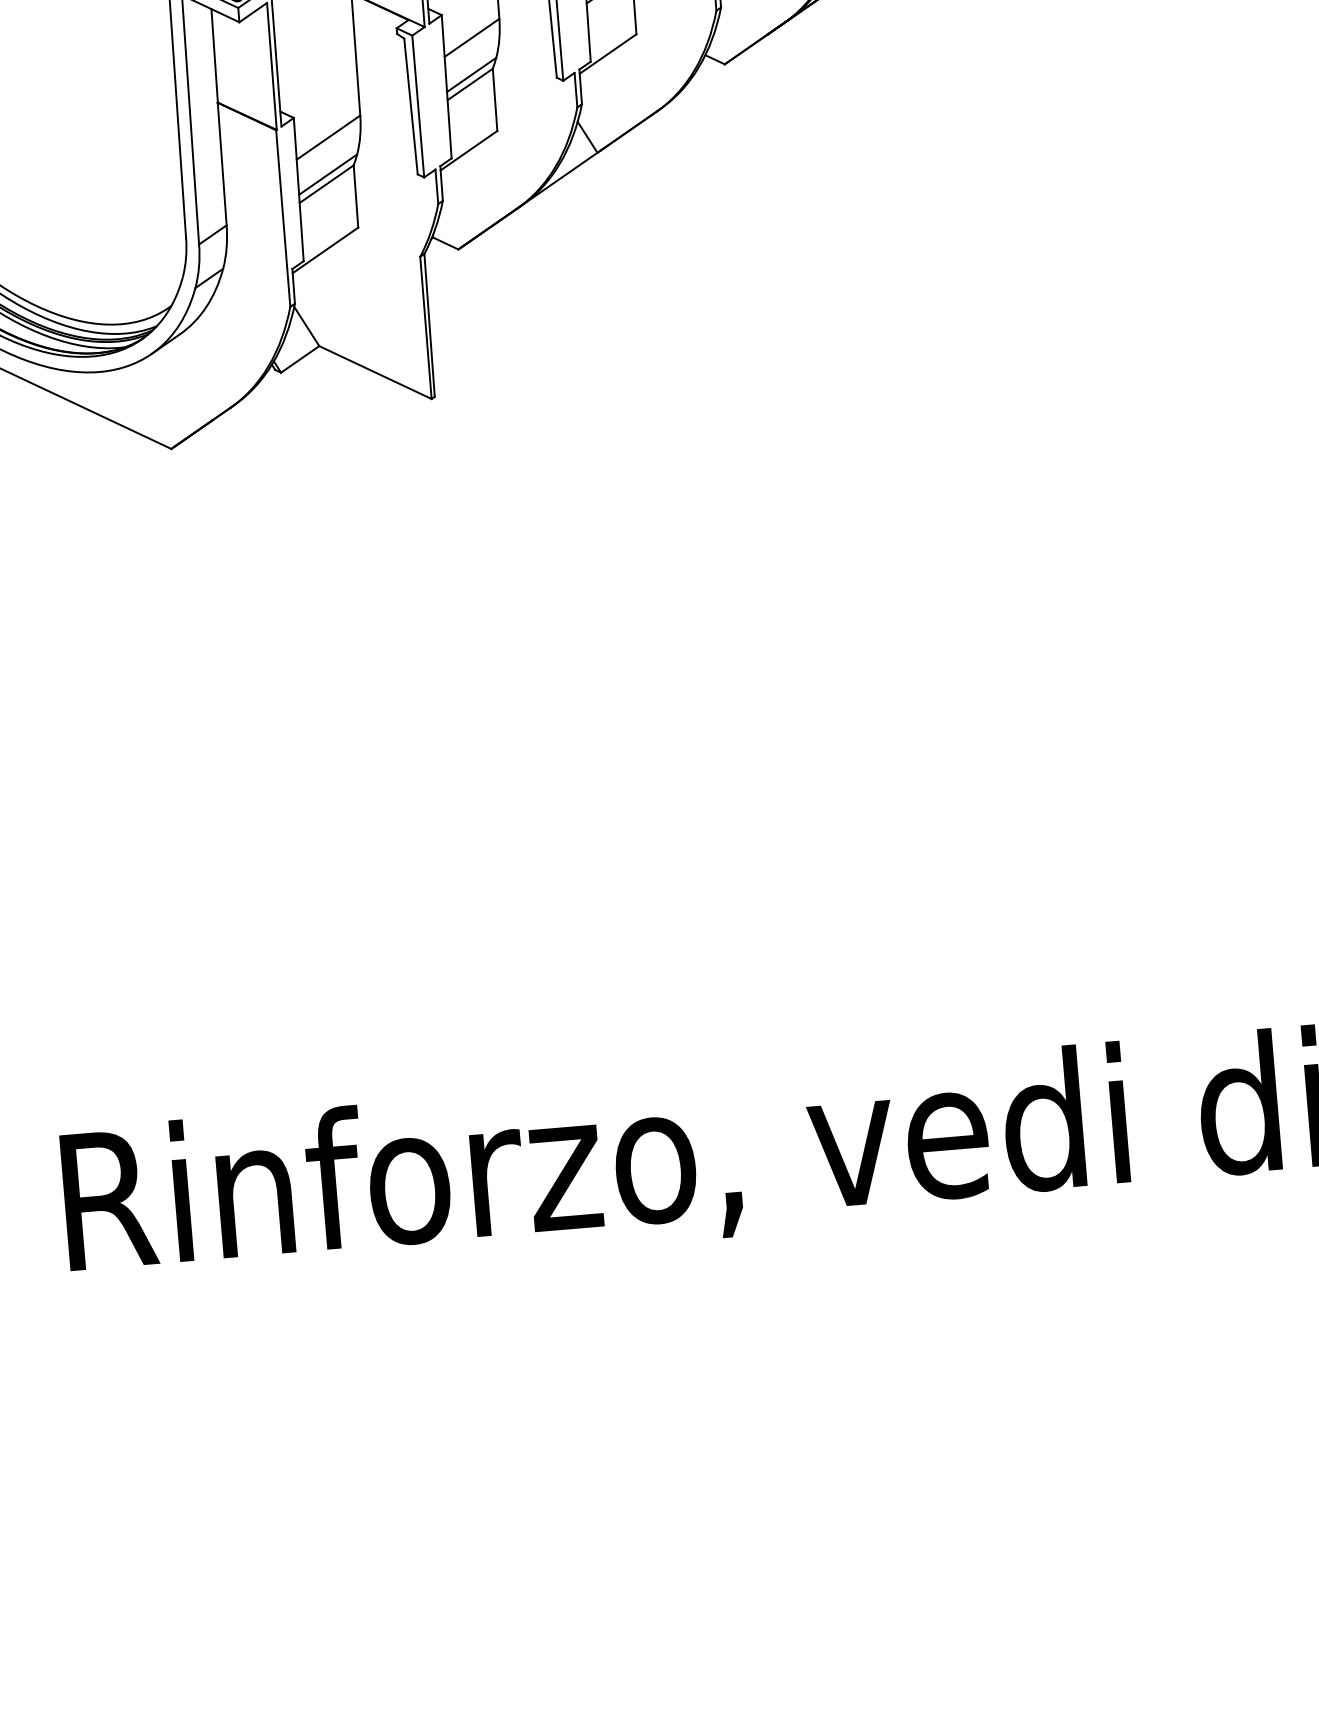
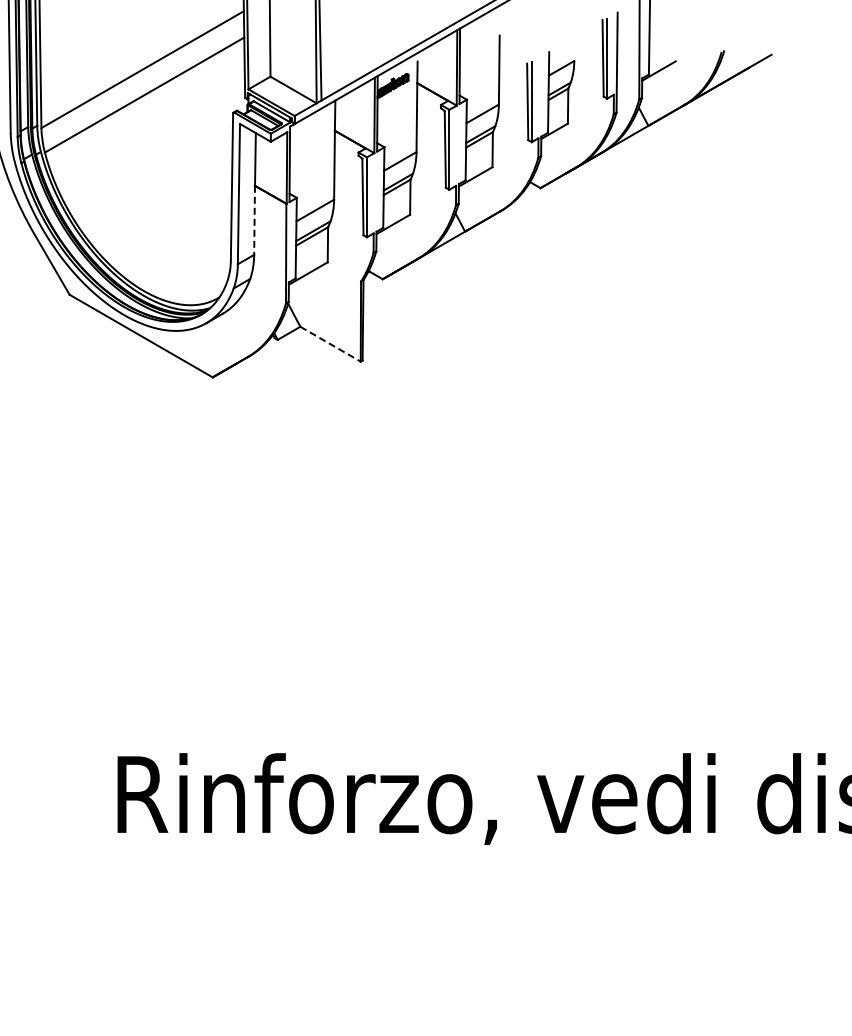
line: (222, 164) -> (254, 220), solid -> dashed
line: (375, 373) -> (330, 344), solid -> dashed

